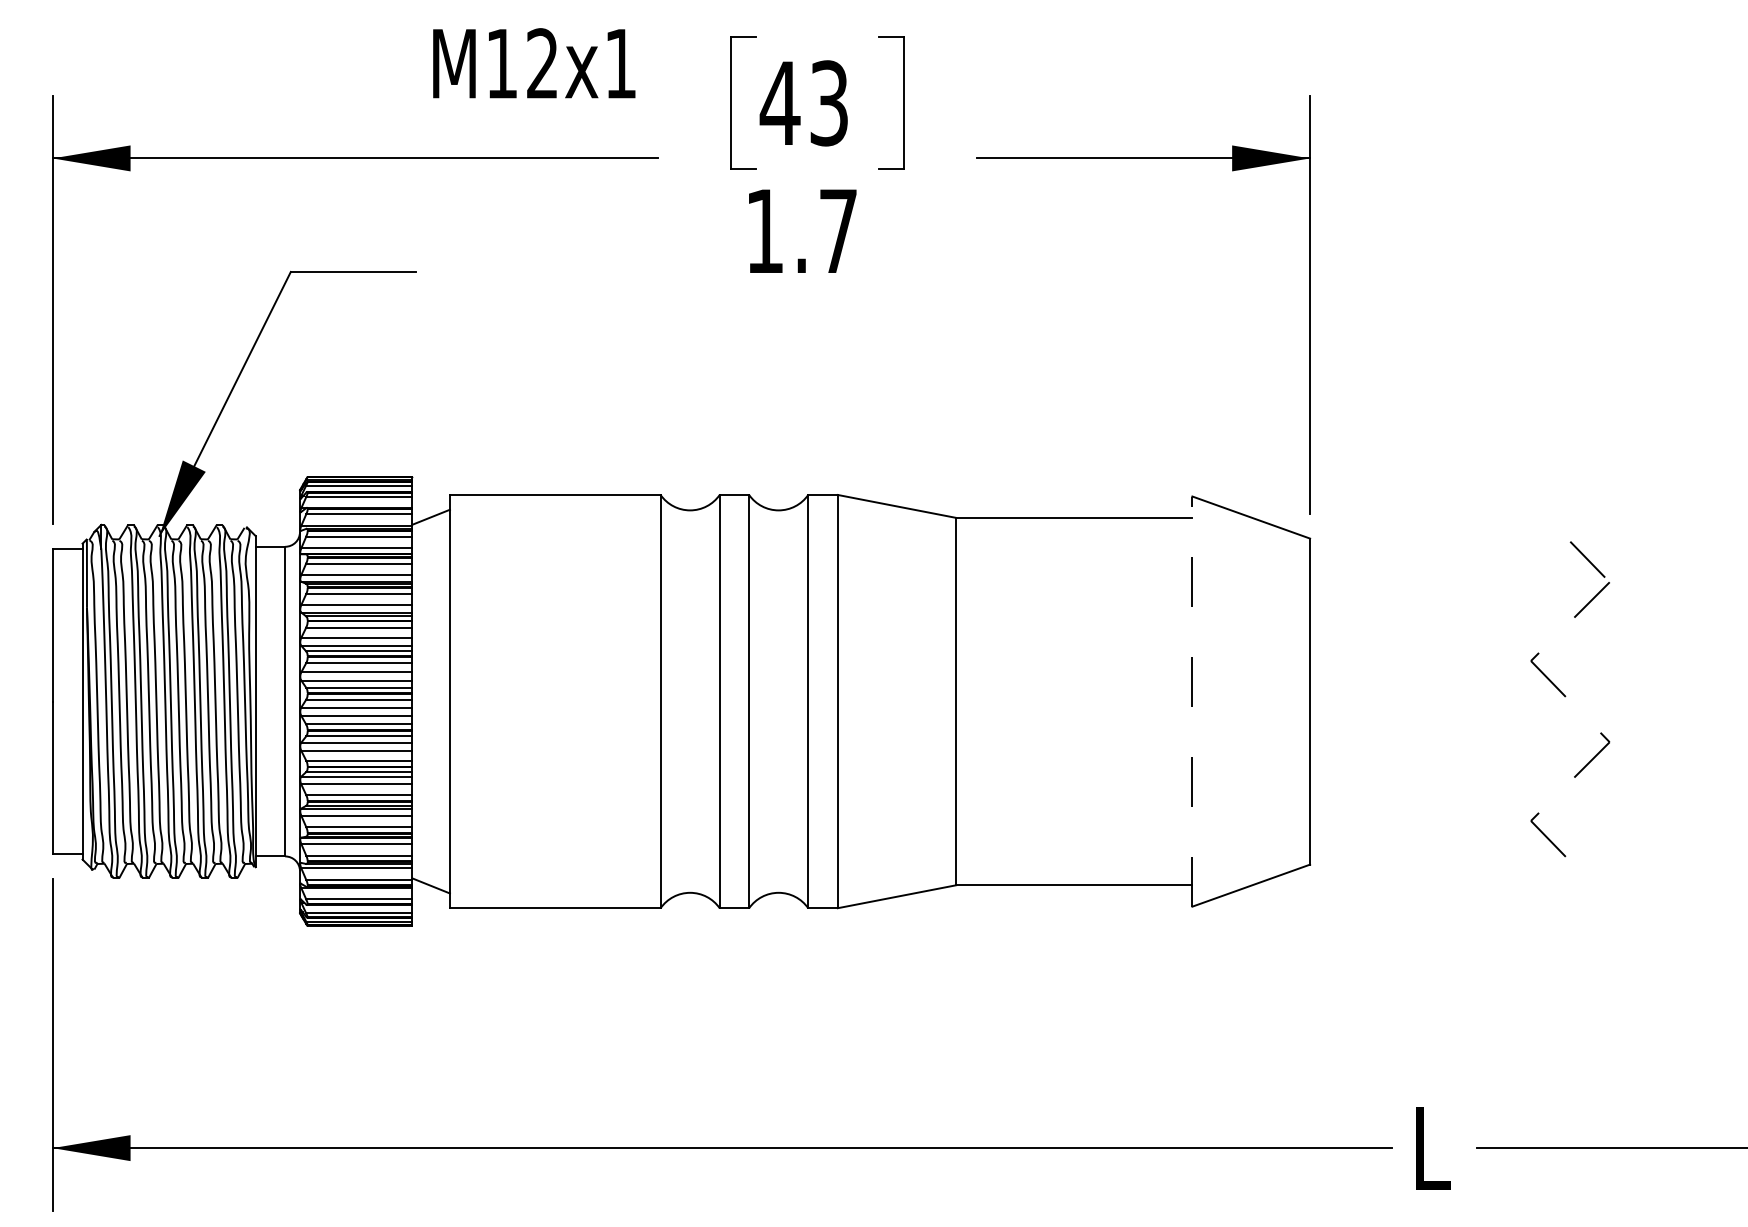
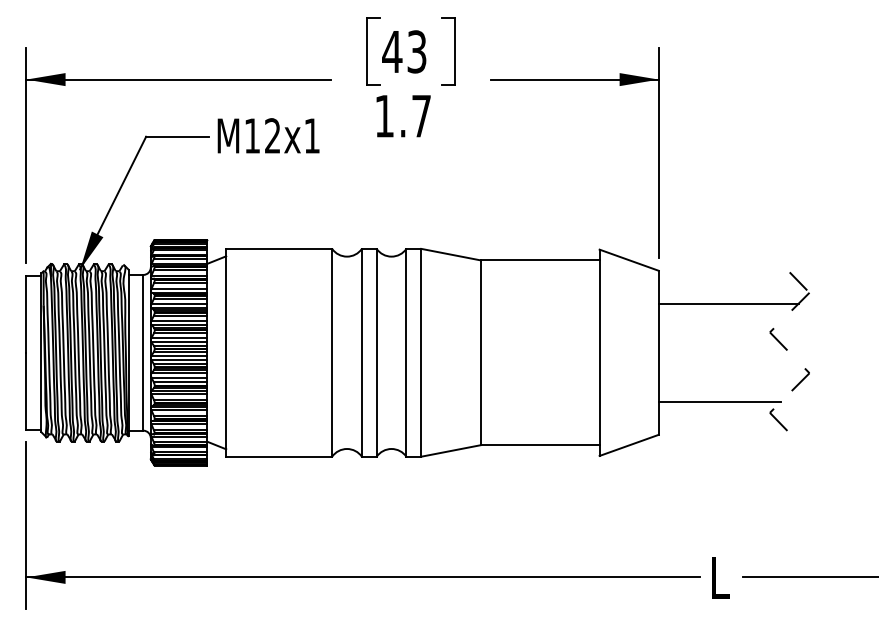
text: (534, 62) -> (268, 135), moved
line: (1448, 603) -> (728, 303), added
line: (1192, 700) -> (599, 352), dashed -> solid
line: (1430, 798) -> (719, 401), added

